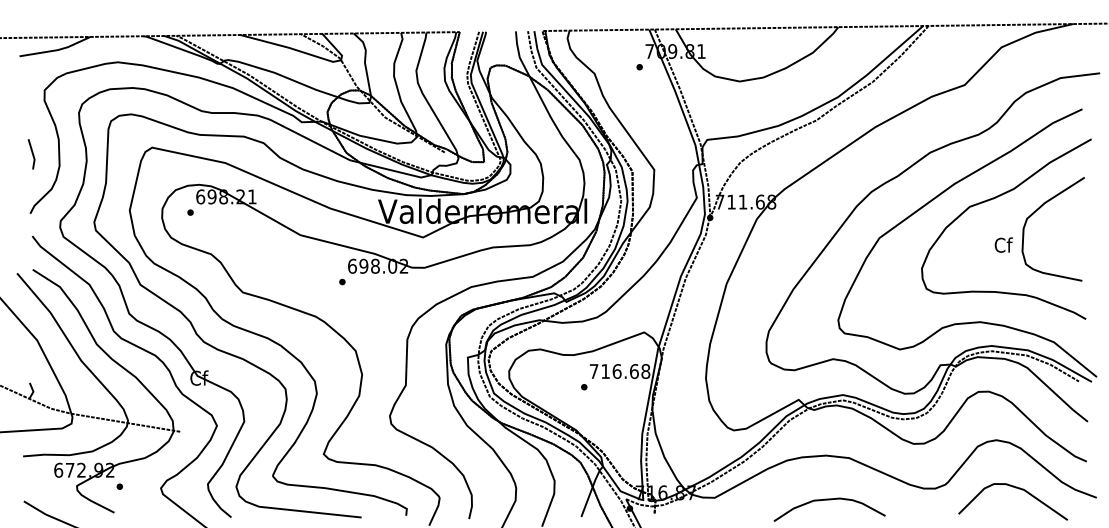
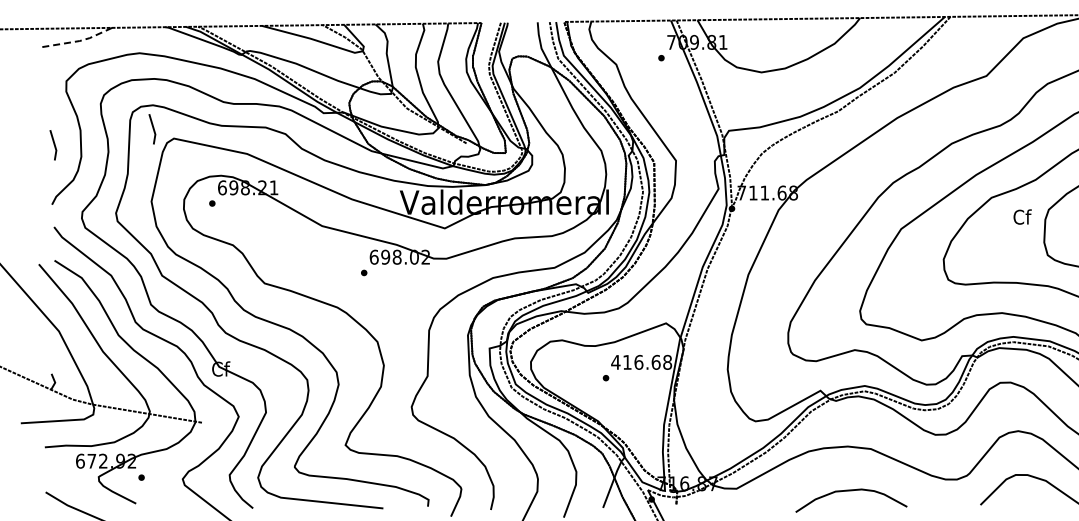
line: (57, 50) -> (79, 41), solid -> dashed
line: (130, 137) -> (152, 128), added
text: (1003, 244) -> (1022, 216), moved
text: (593, 371) -> (615, 362), 716.68 -> 416.68

